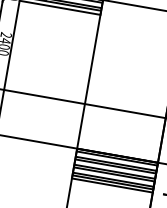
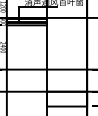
hatch: (114, 167) -> (66, 97), removed

